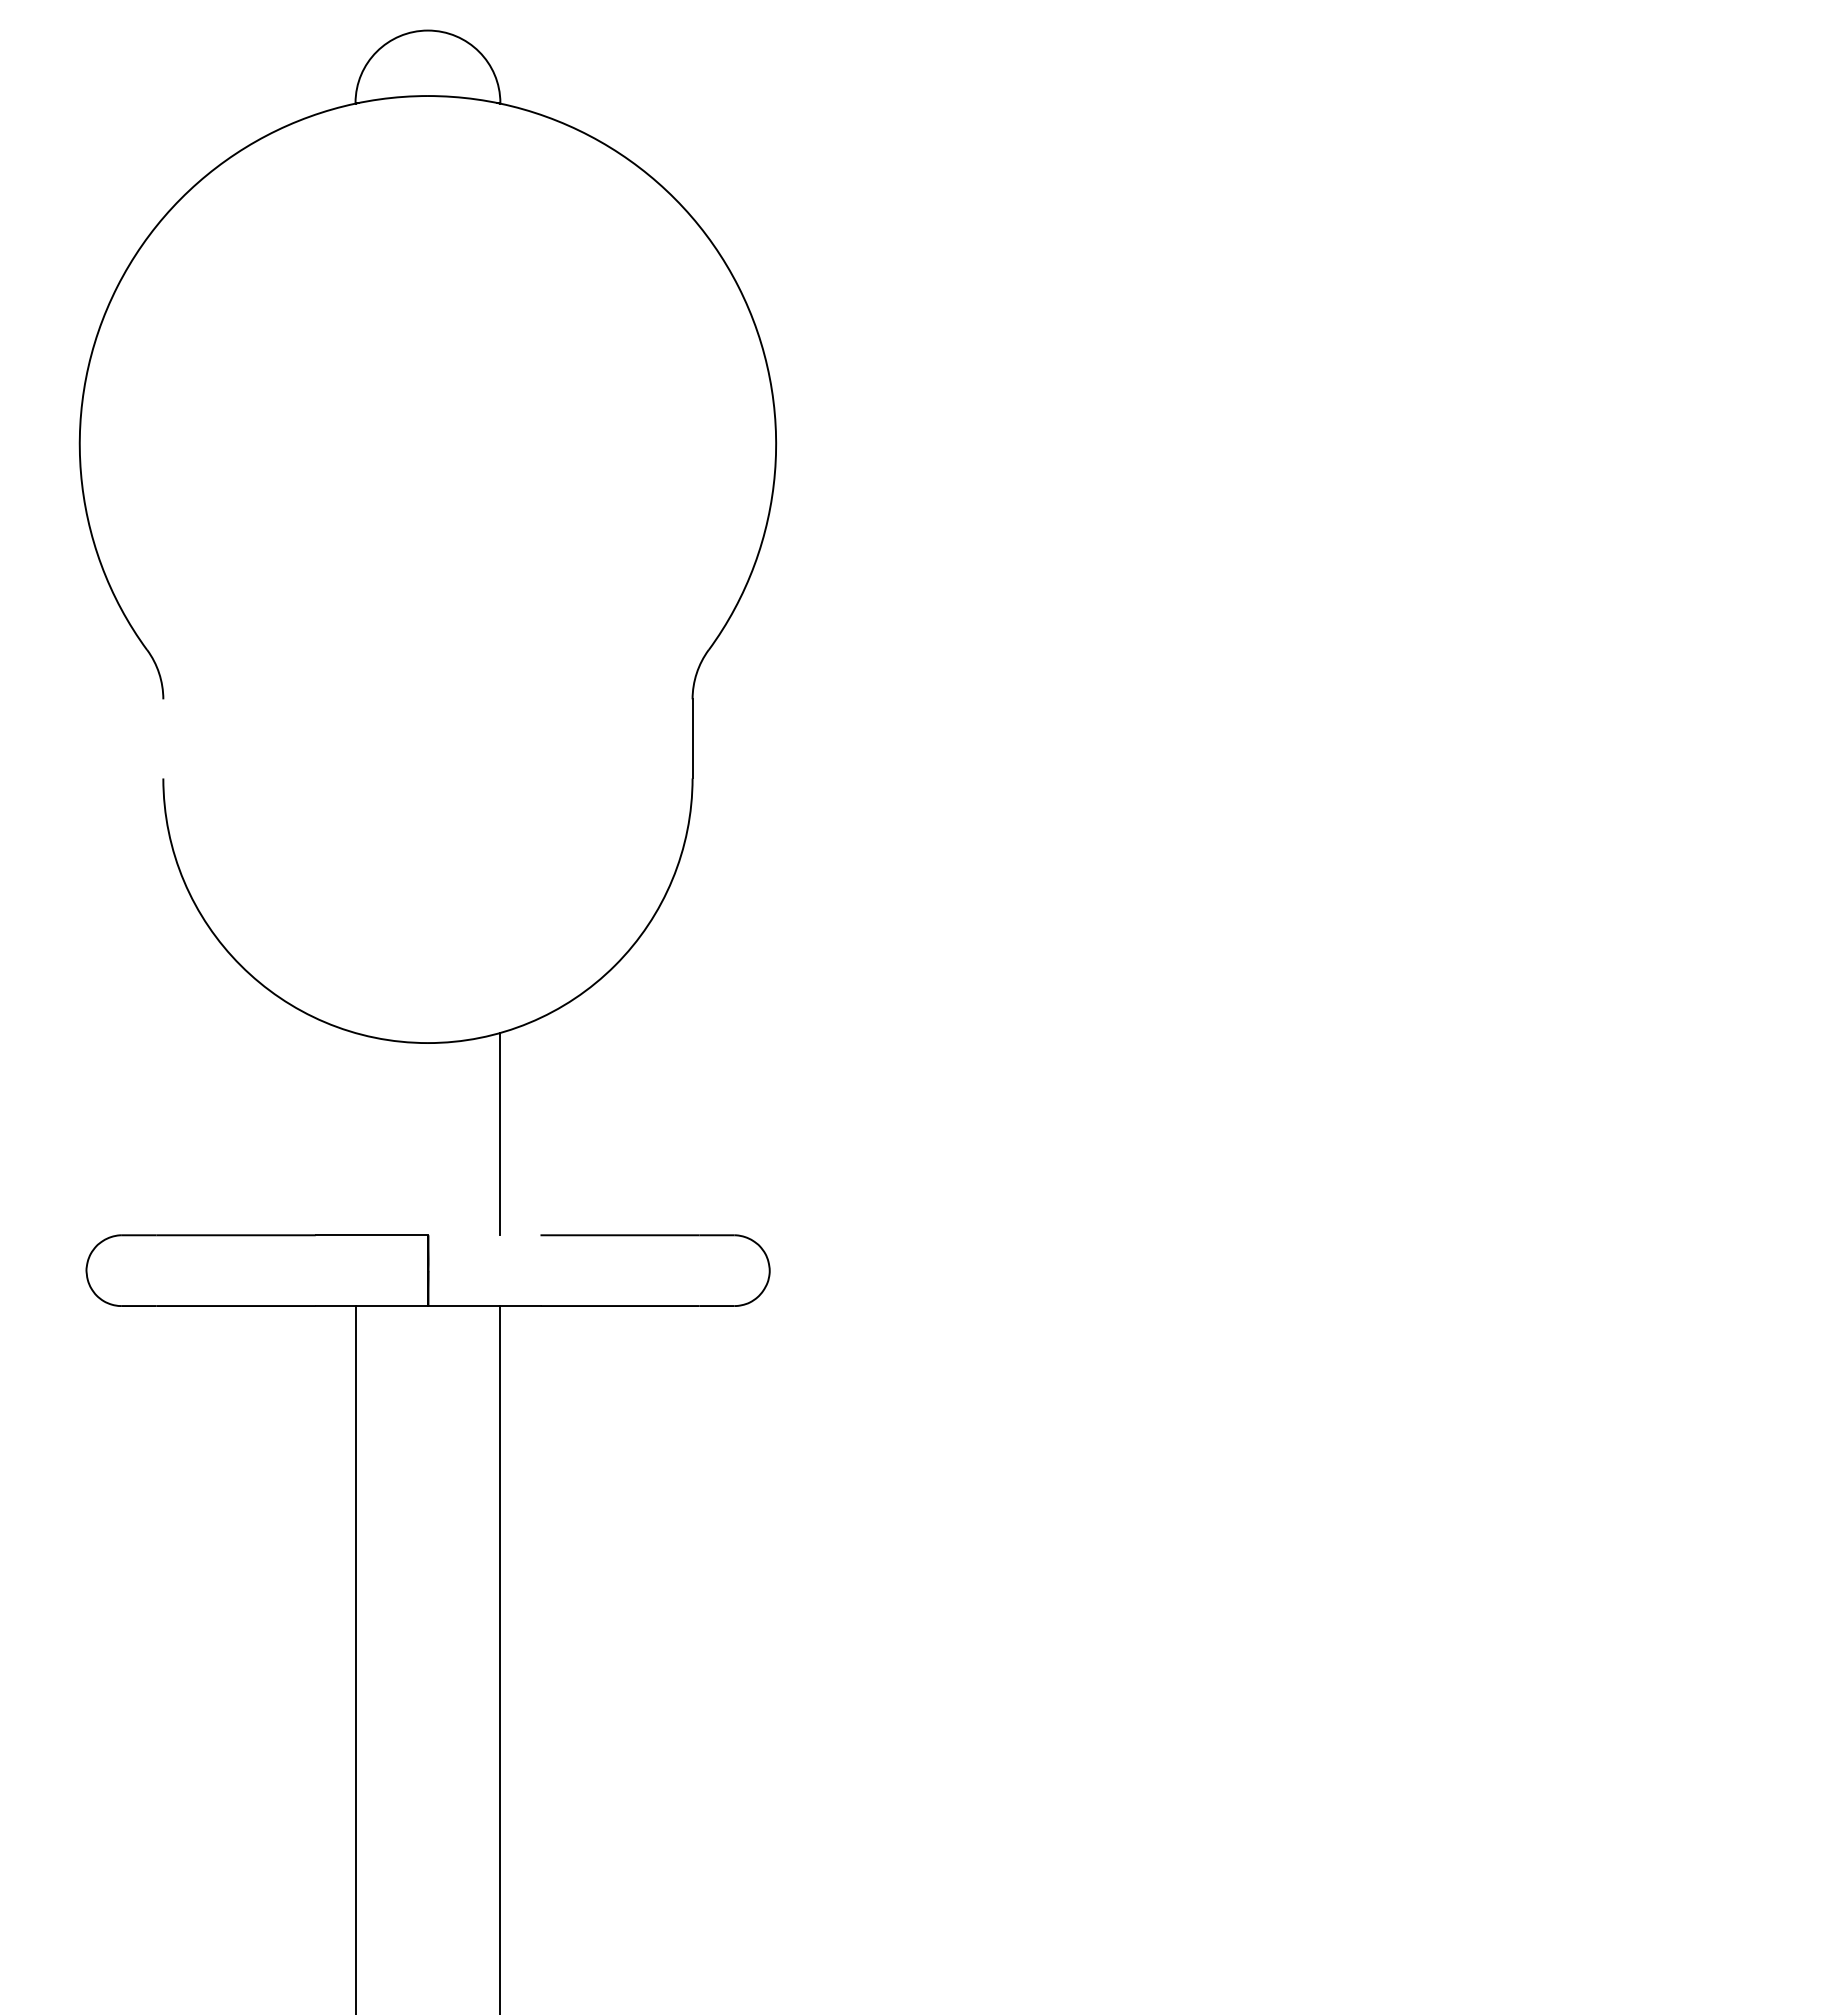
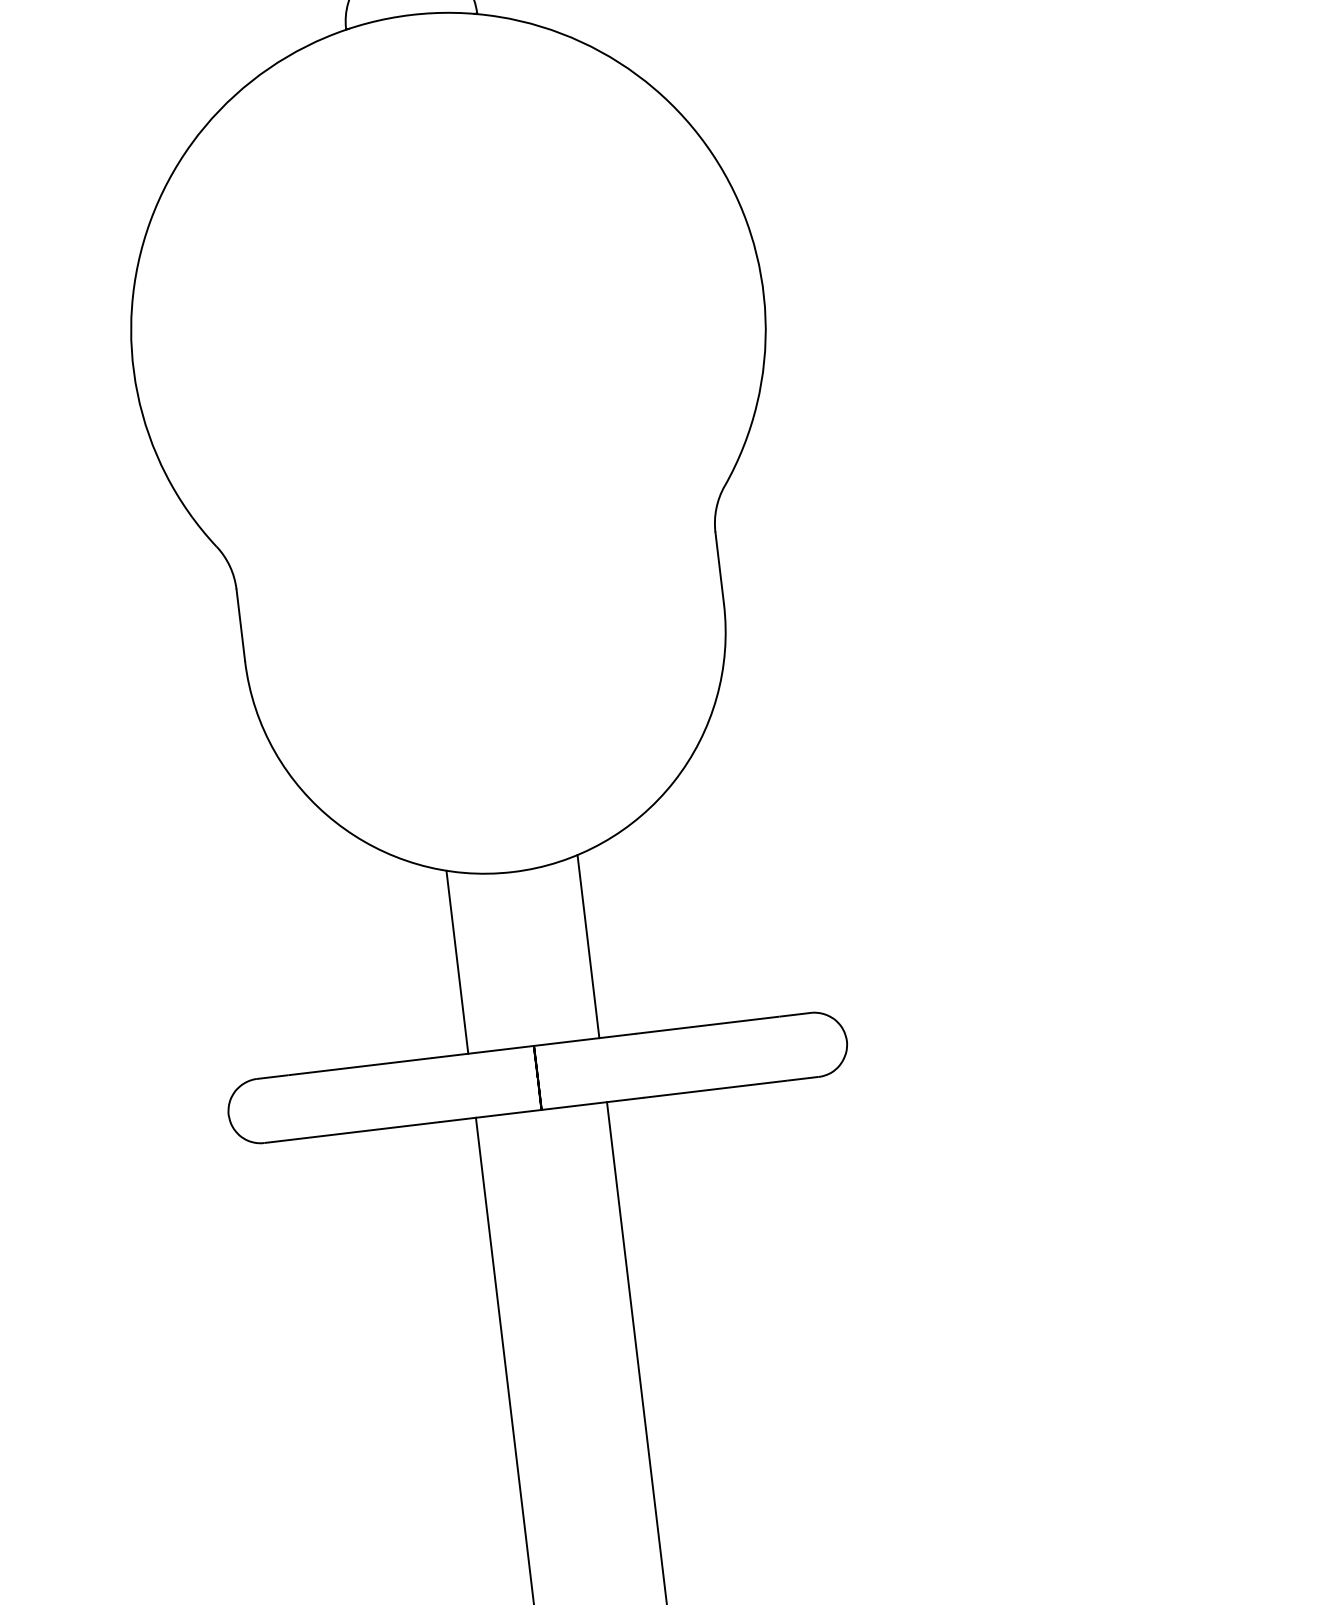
line: (163, 738) -> (240, 624), added
line: (355, 1134) -> (457, 962), added
line: (484, 1235) -> (585, 1040), added

